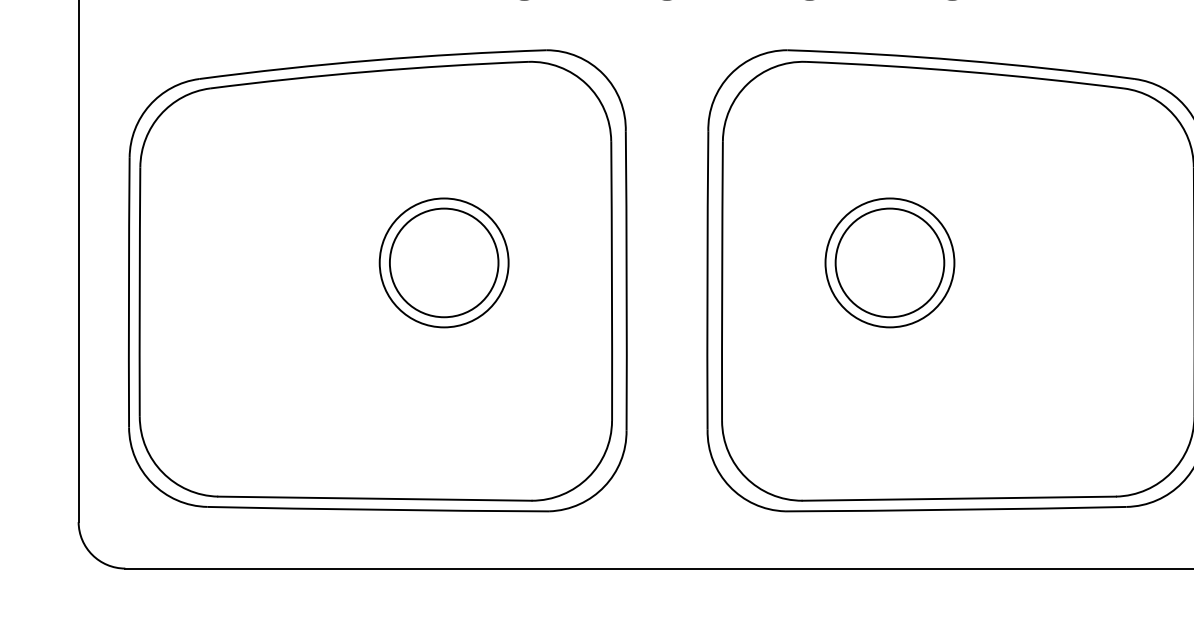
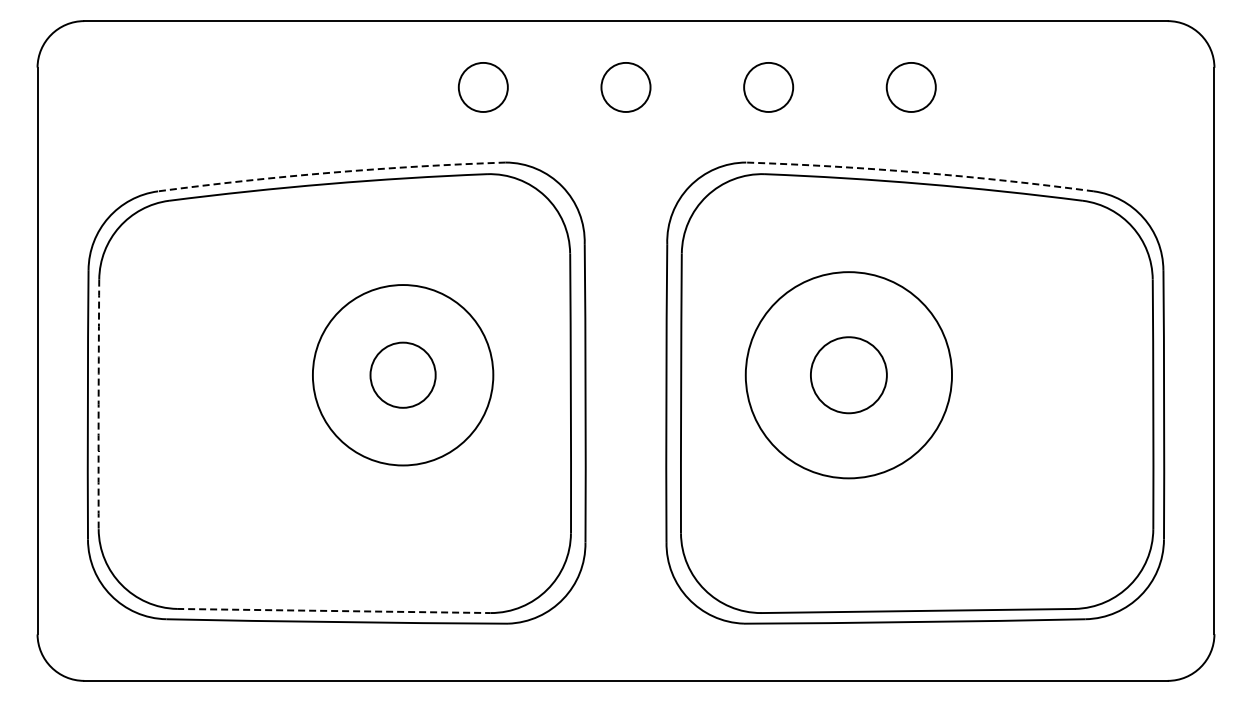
arc: (372, 60) -> (331, 172), solid -> dashed
arc: (961, 60) -> (920, 172), solid -> dashed
circle: (443, 262) -> (402, 374), size x0.6
circle: (443, 262) -> (402, 374), size x1.4
circle: (889, 262) -> (848, 374), size x0.7
circle: (889, 262) -> (848, 374), size x1.6
arc: (139, 292) -> (98, 404), solid -> dashed
line: (374, 499) -> (333, 611), solid -> dashed

